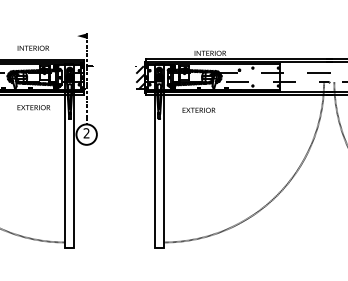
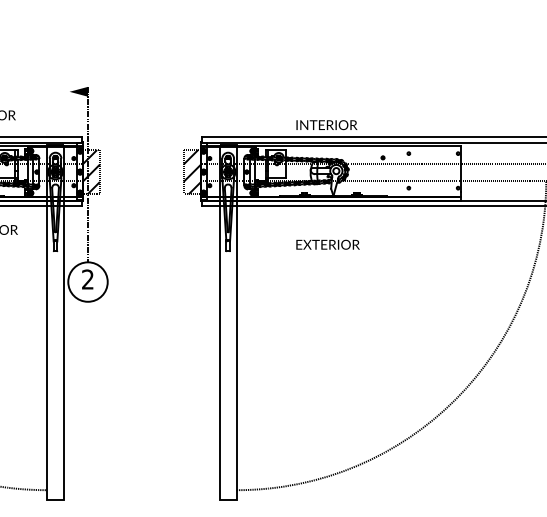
hatch: (87, 77) -> (89, 171), added
text: (198, 109) -> (326, 243), moved

